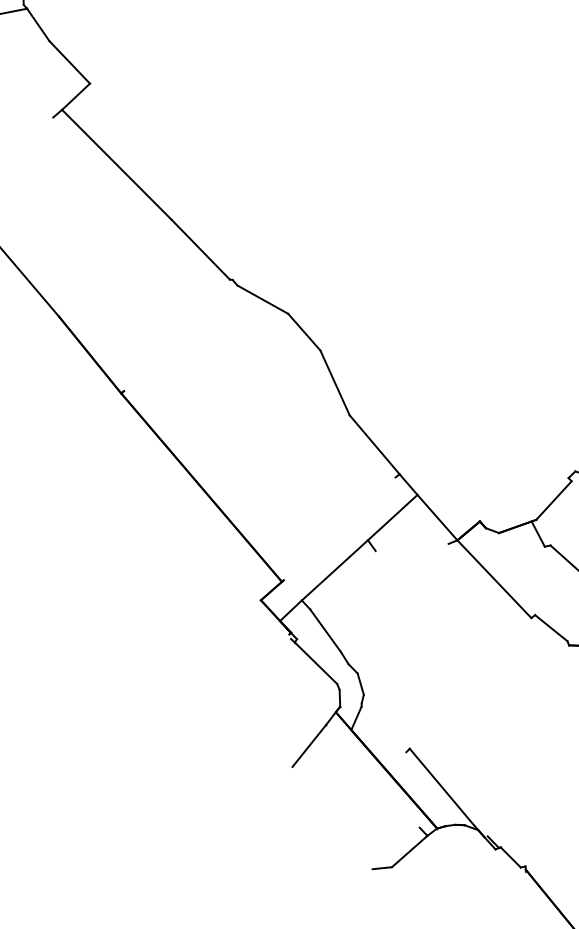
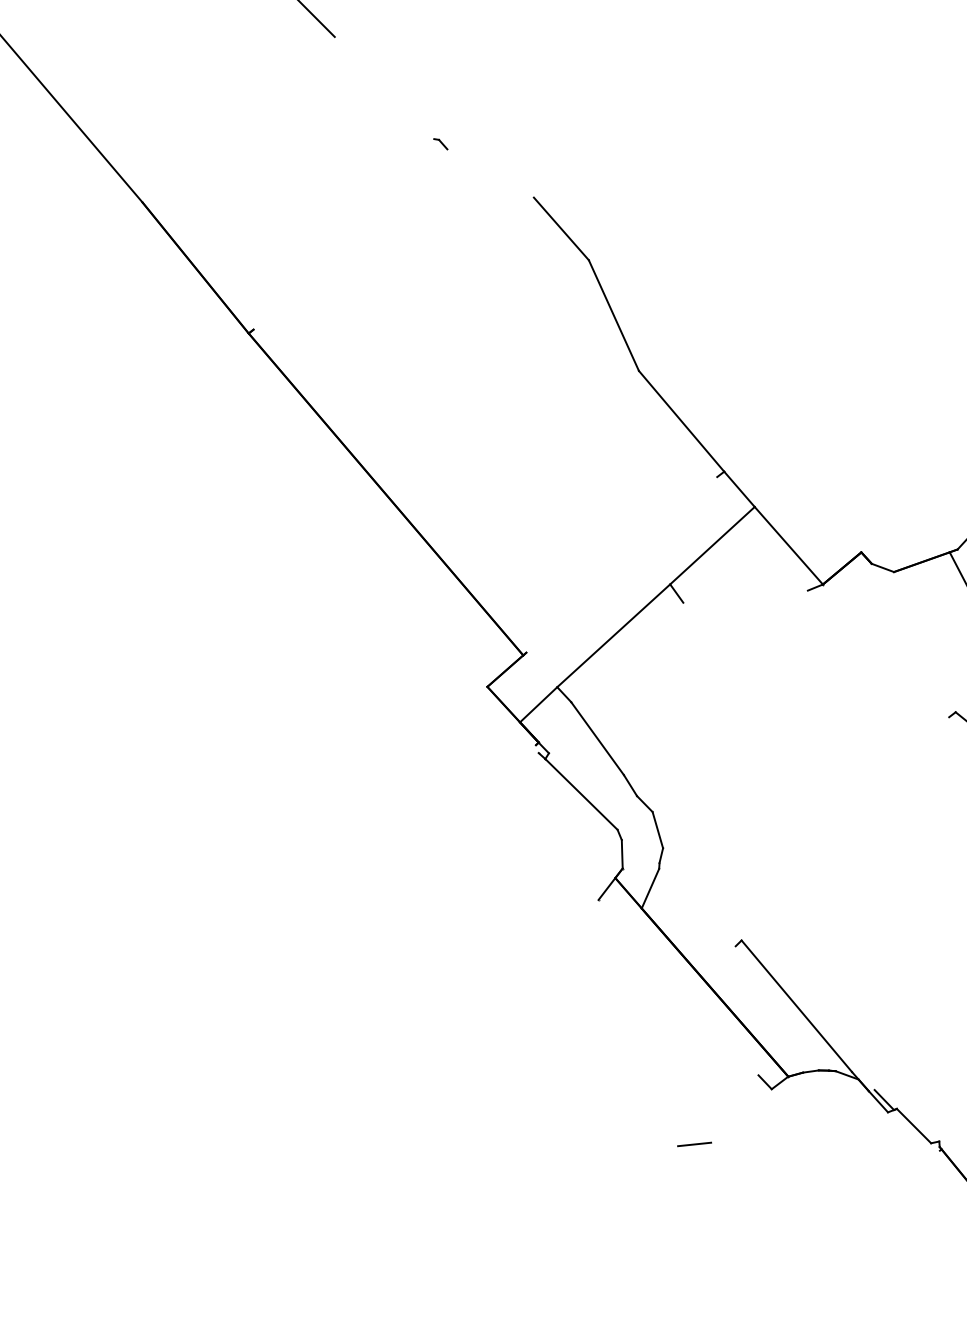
line: (200, 249) -> (384, 87), removed
line: (262, 299) -> (490, 173), removed
line: (494, 579) -> (886, 651), removed
line: (309, 745) -> (570, 934), removed
line: (409, 851) -> (741, 1115), removed

